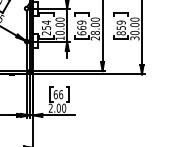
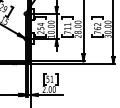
text: (81, 27) -> (67, 28), 669 -> 711
text: (120, 27) -> (97, 28), 859 -> 762
text: (58, 94) -> (50, 79), 66 -> 51

